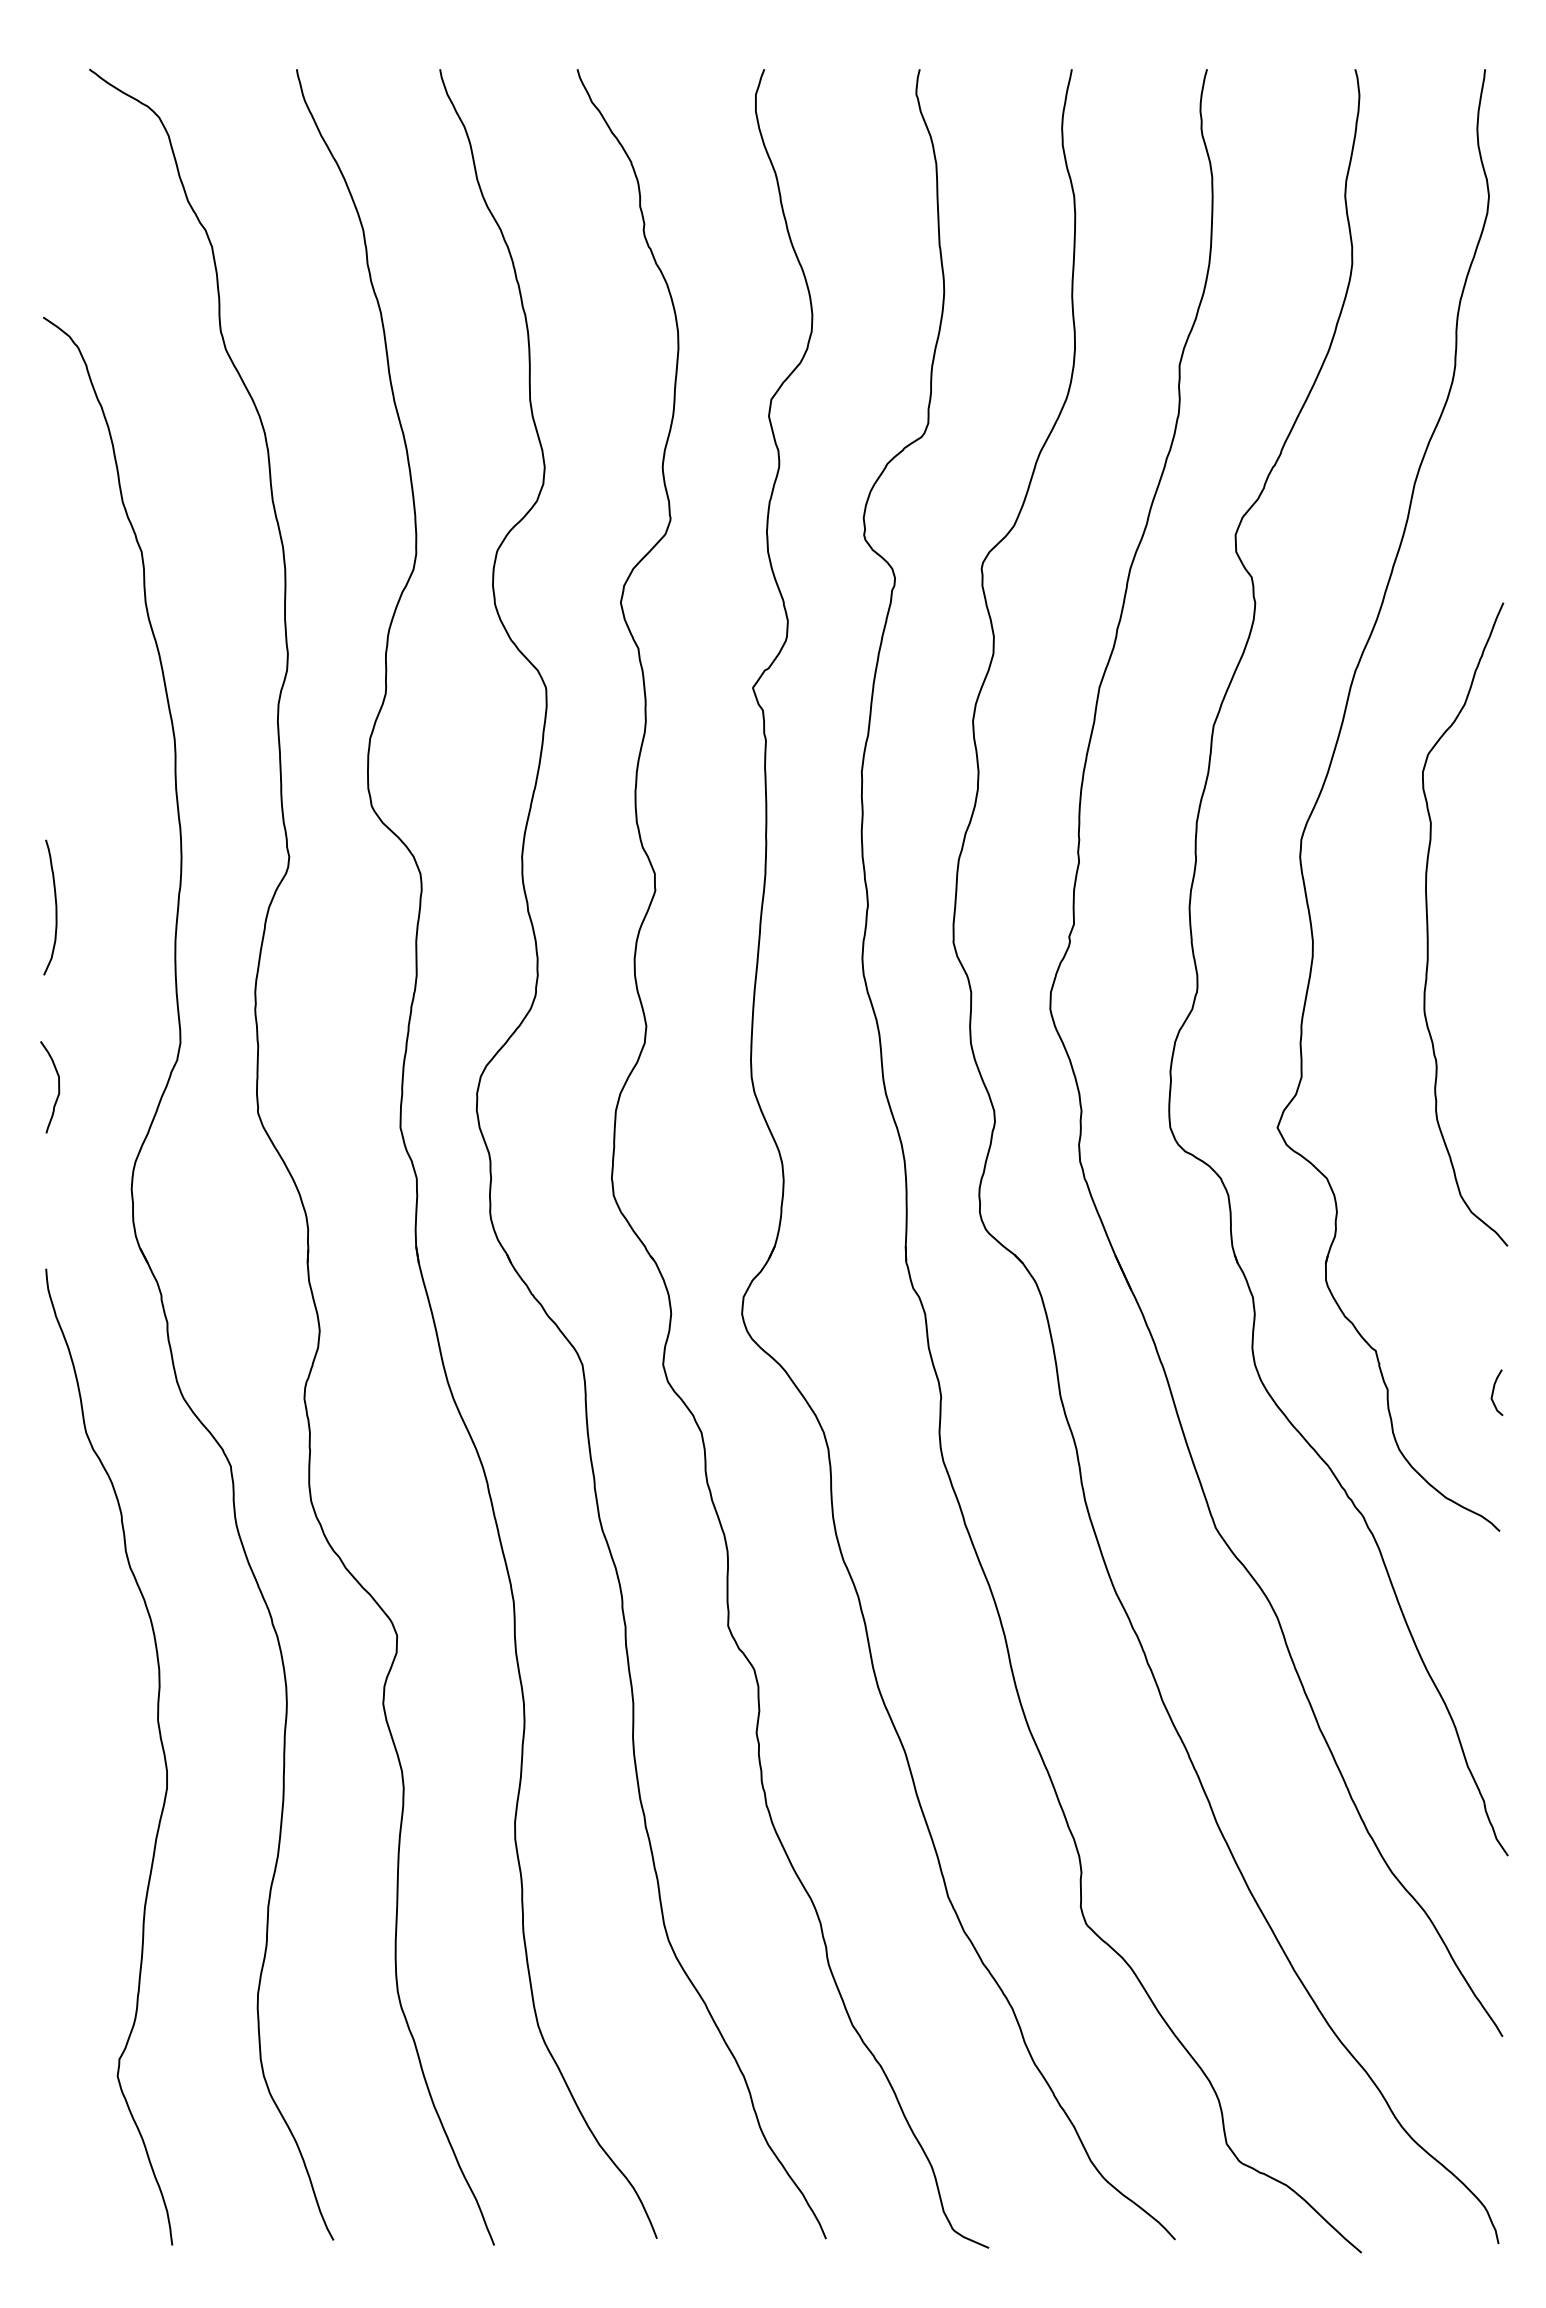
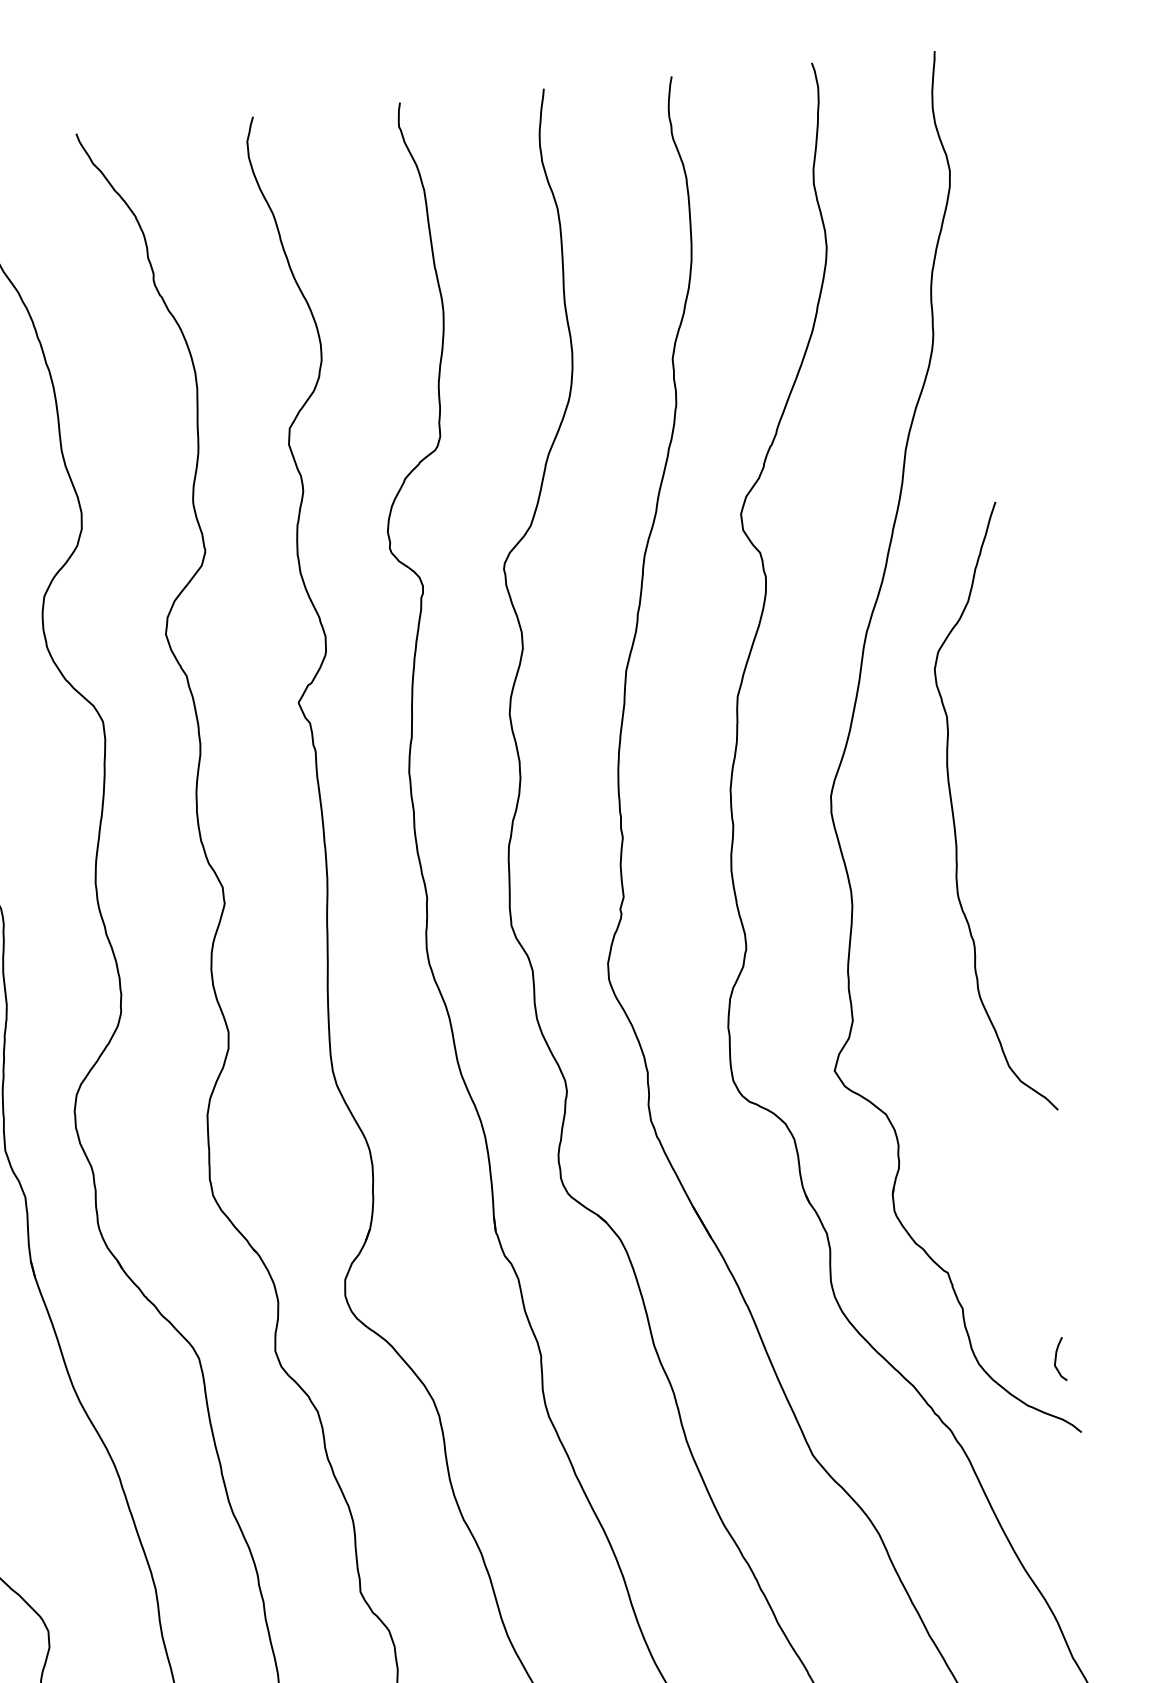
curve: (1428, 924) -> (953, 812), moved
curve: (1494, 1390) -> (1056, 1357), moved

